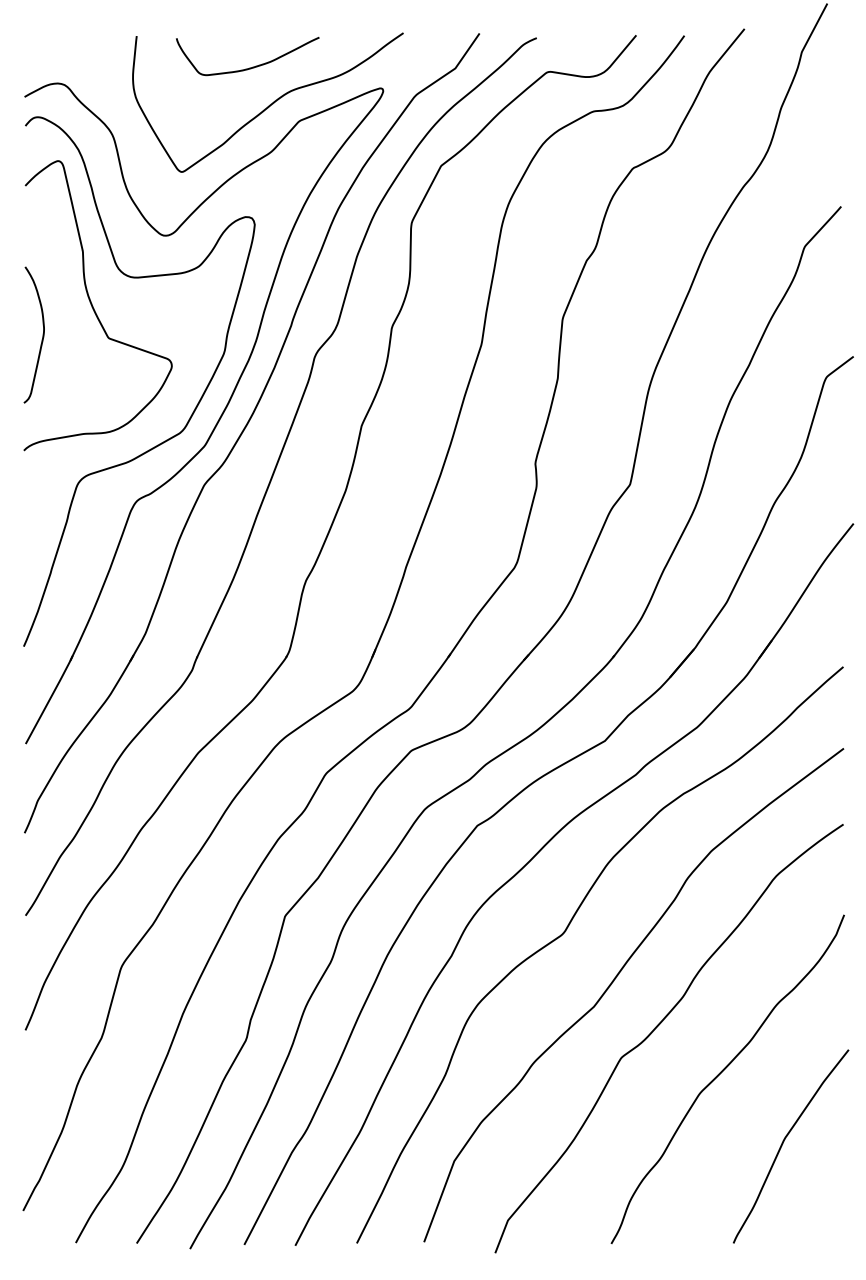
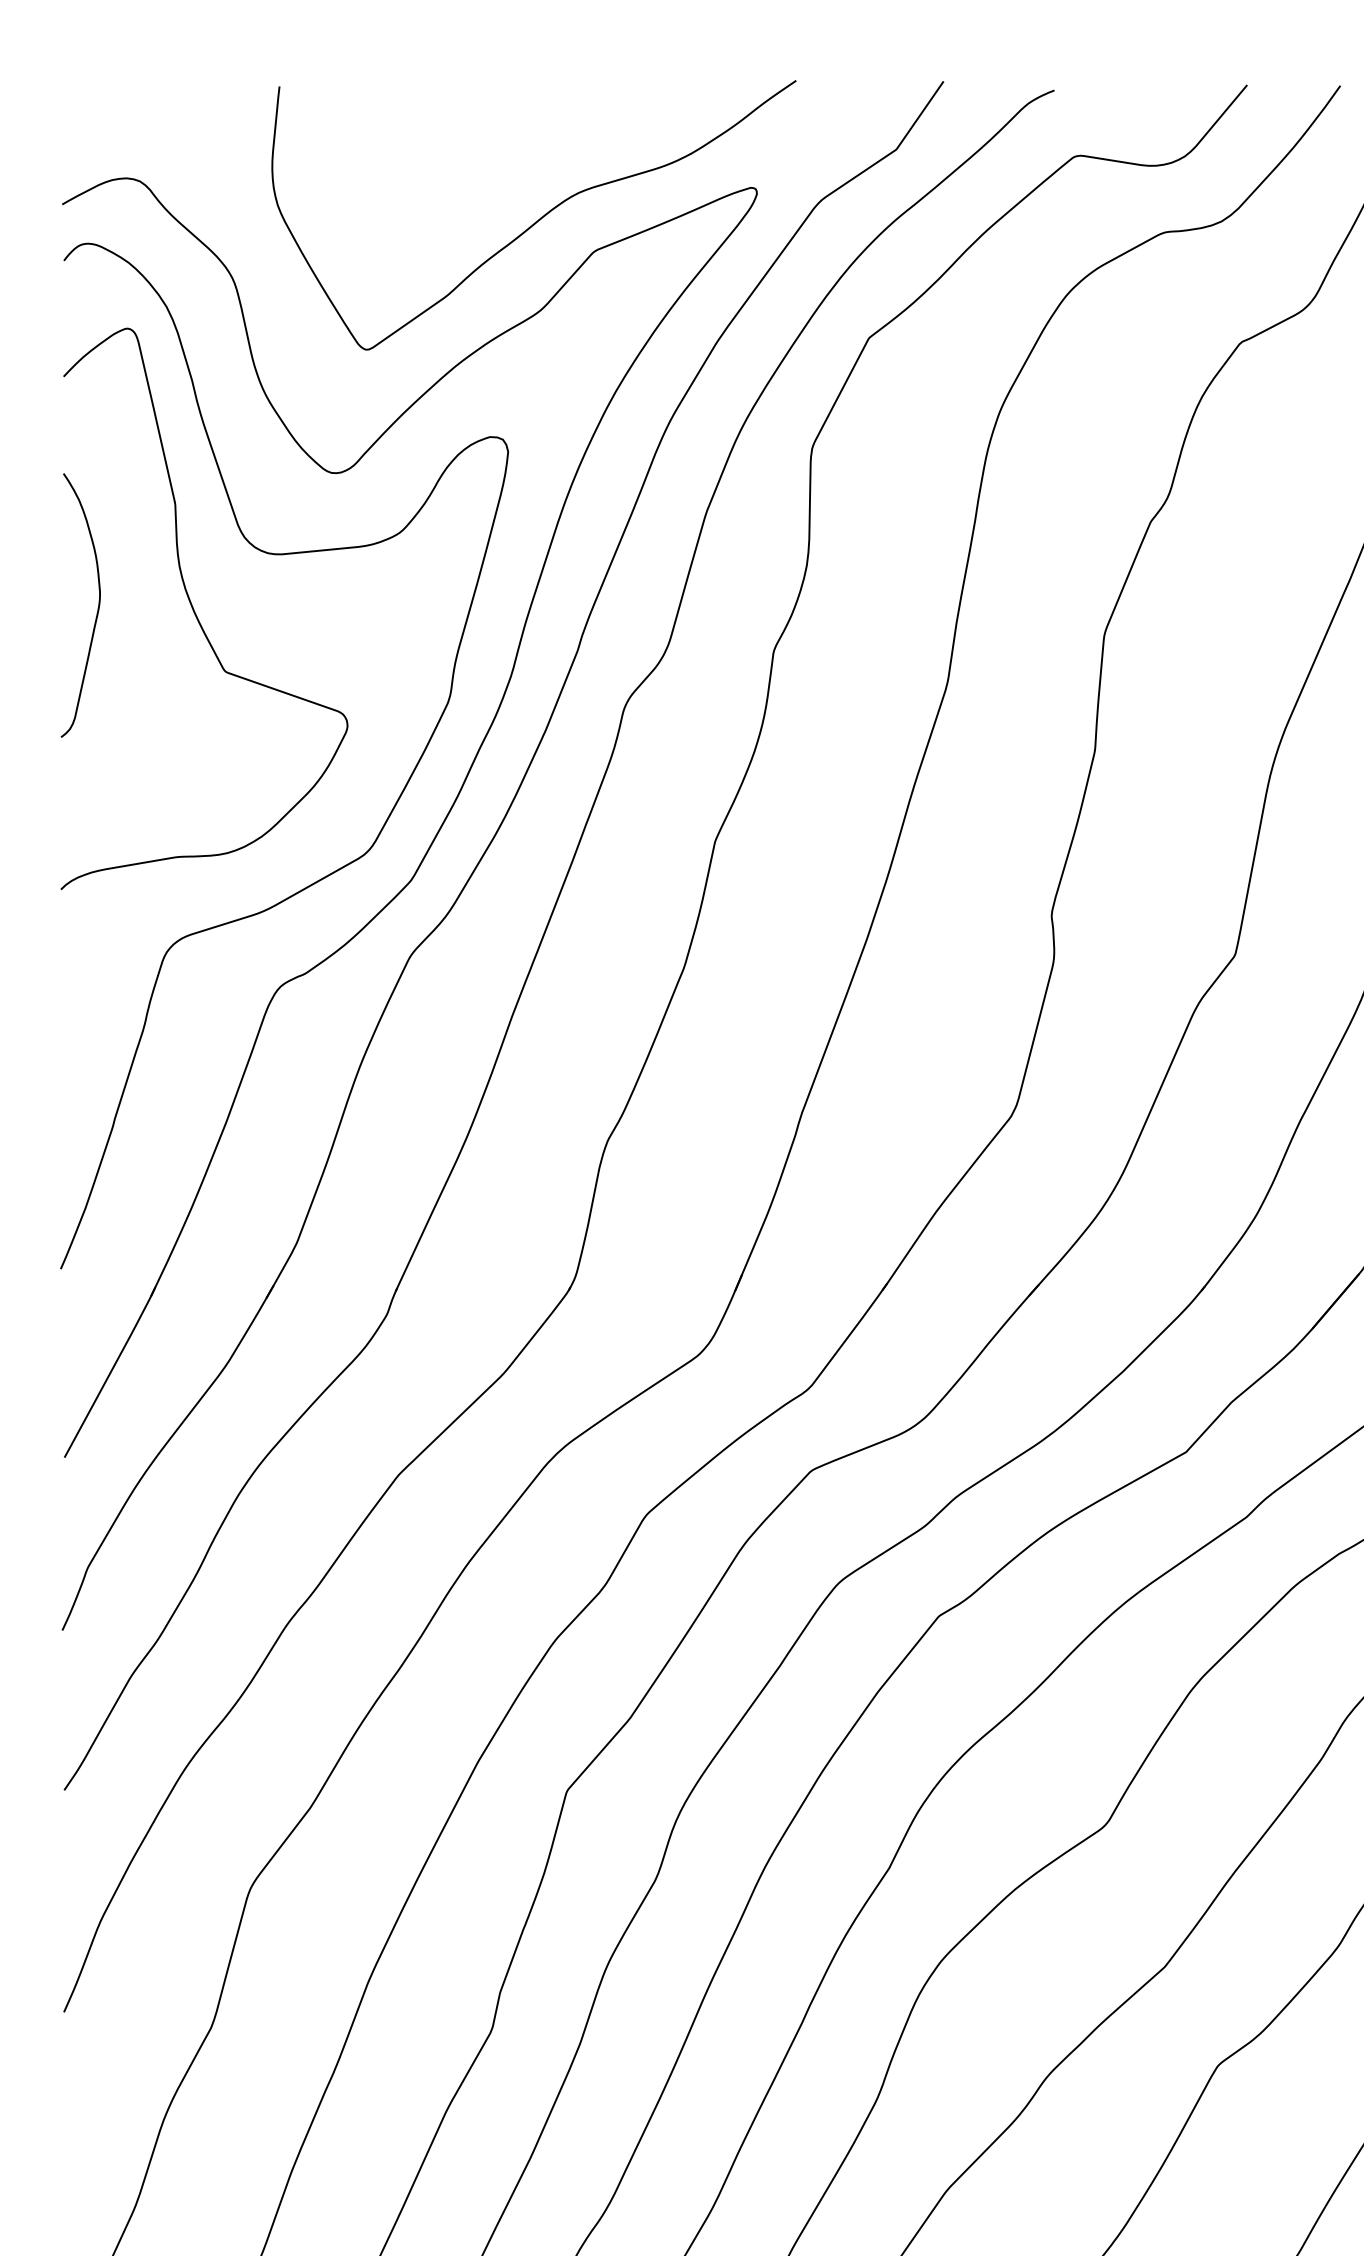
curve: (252, 66) -> (503, 145), removed
curve: (42, 334) -> (96, 604), moved

